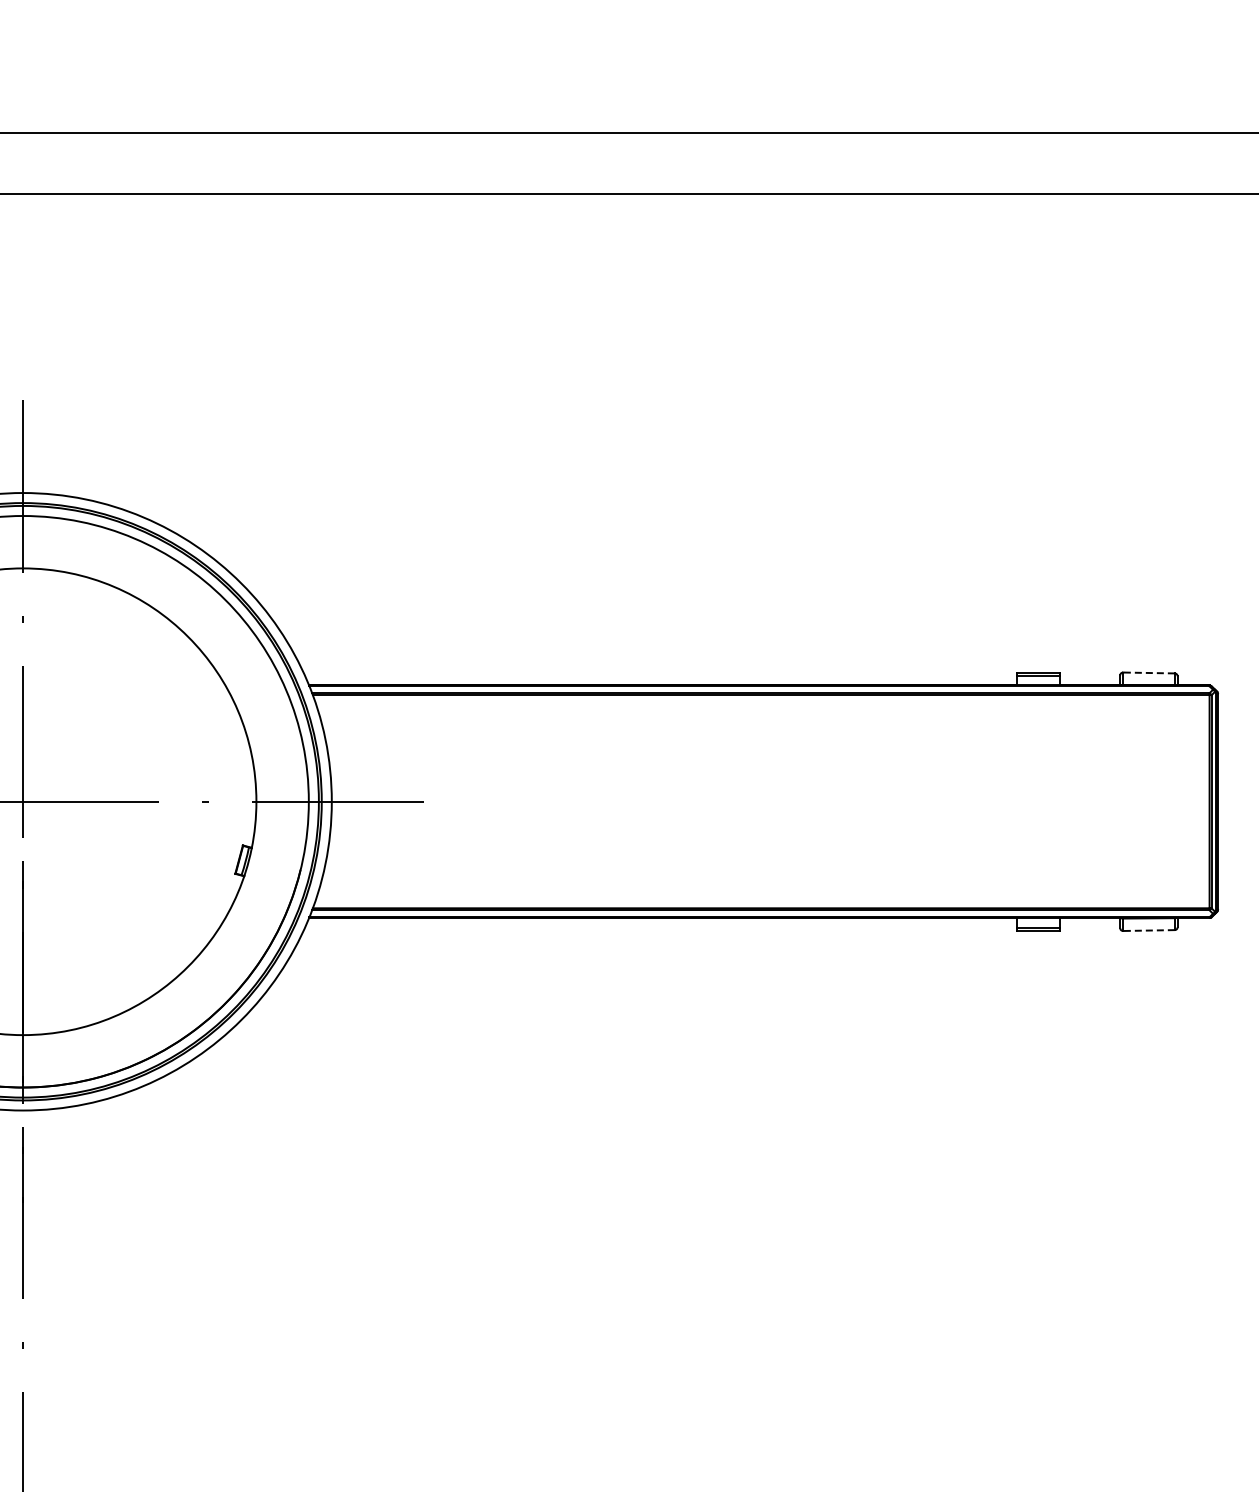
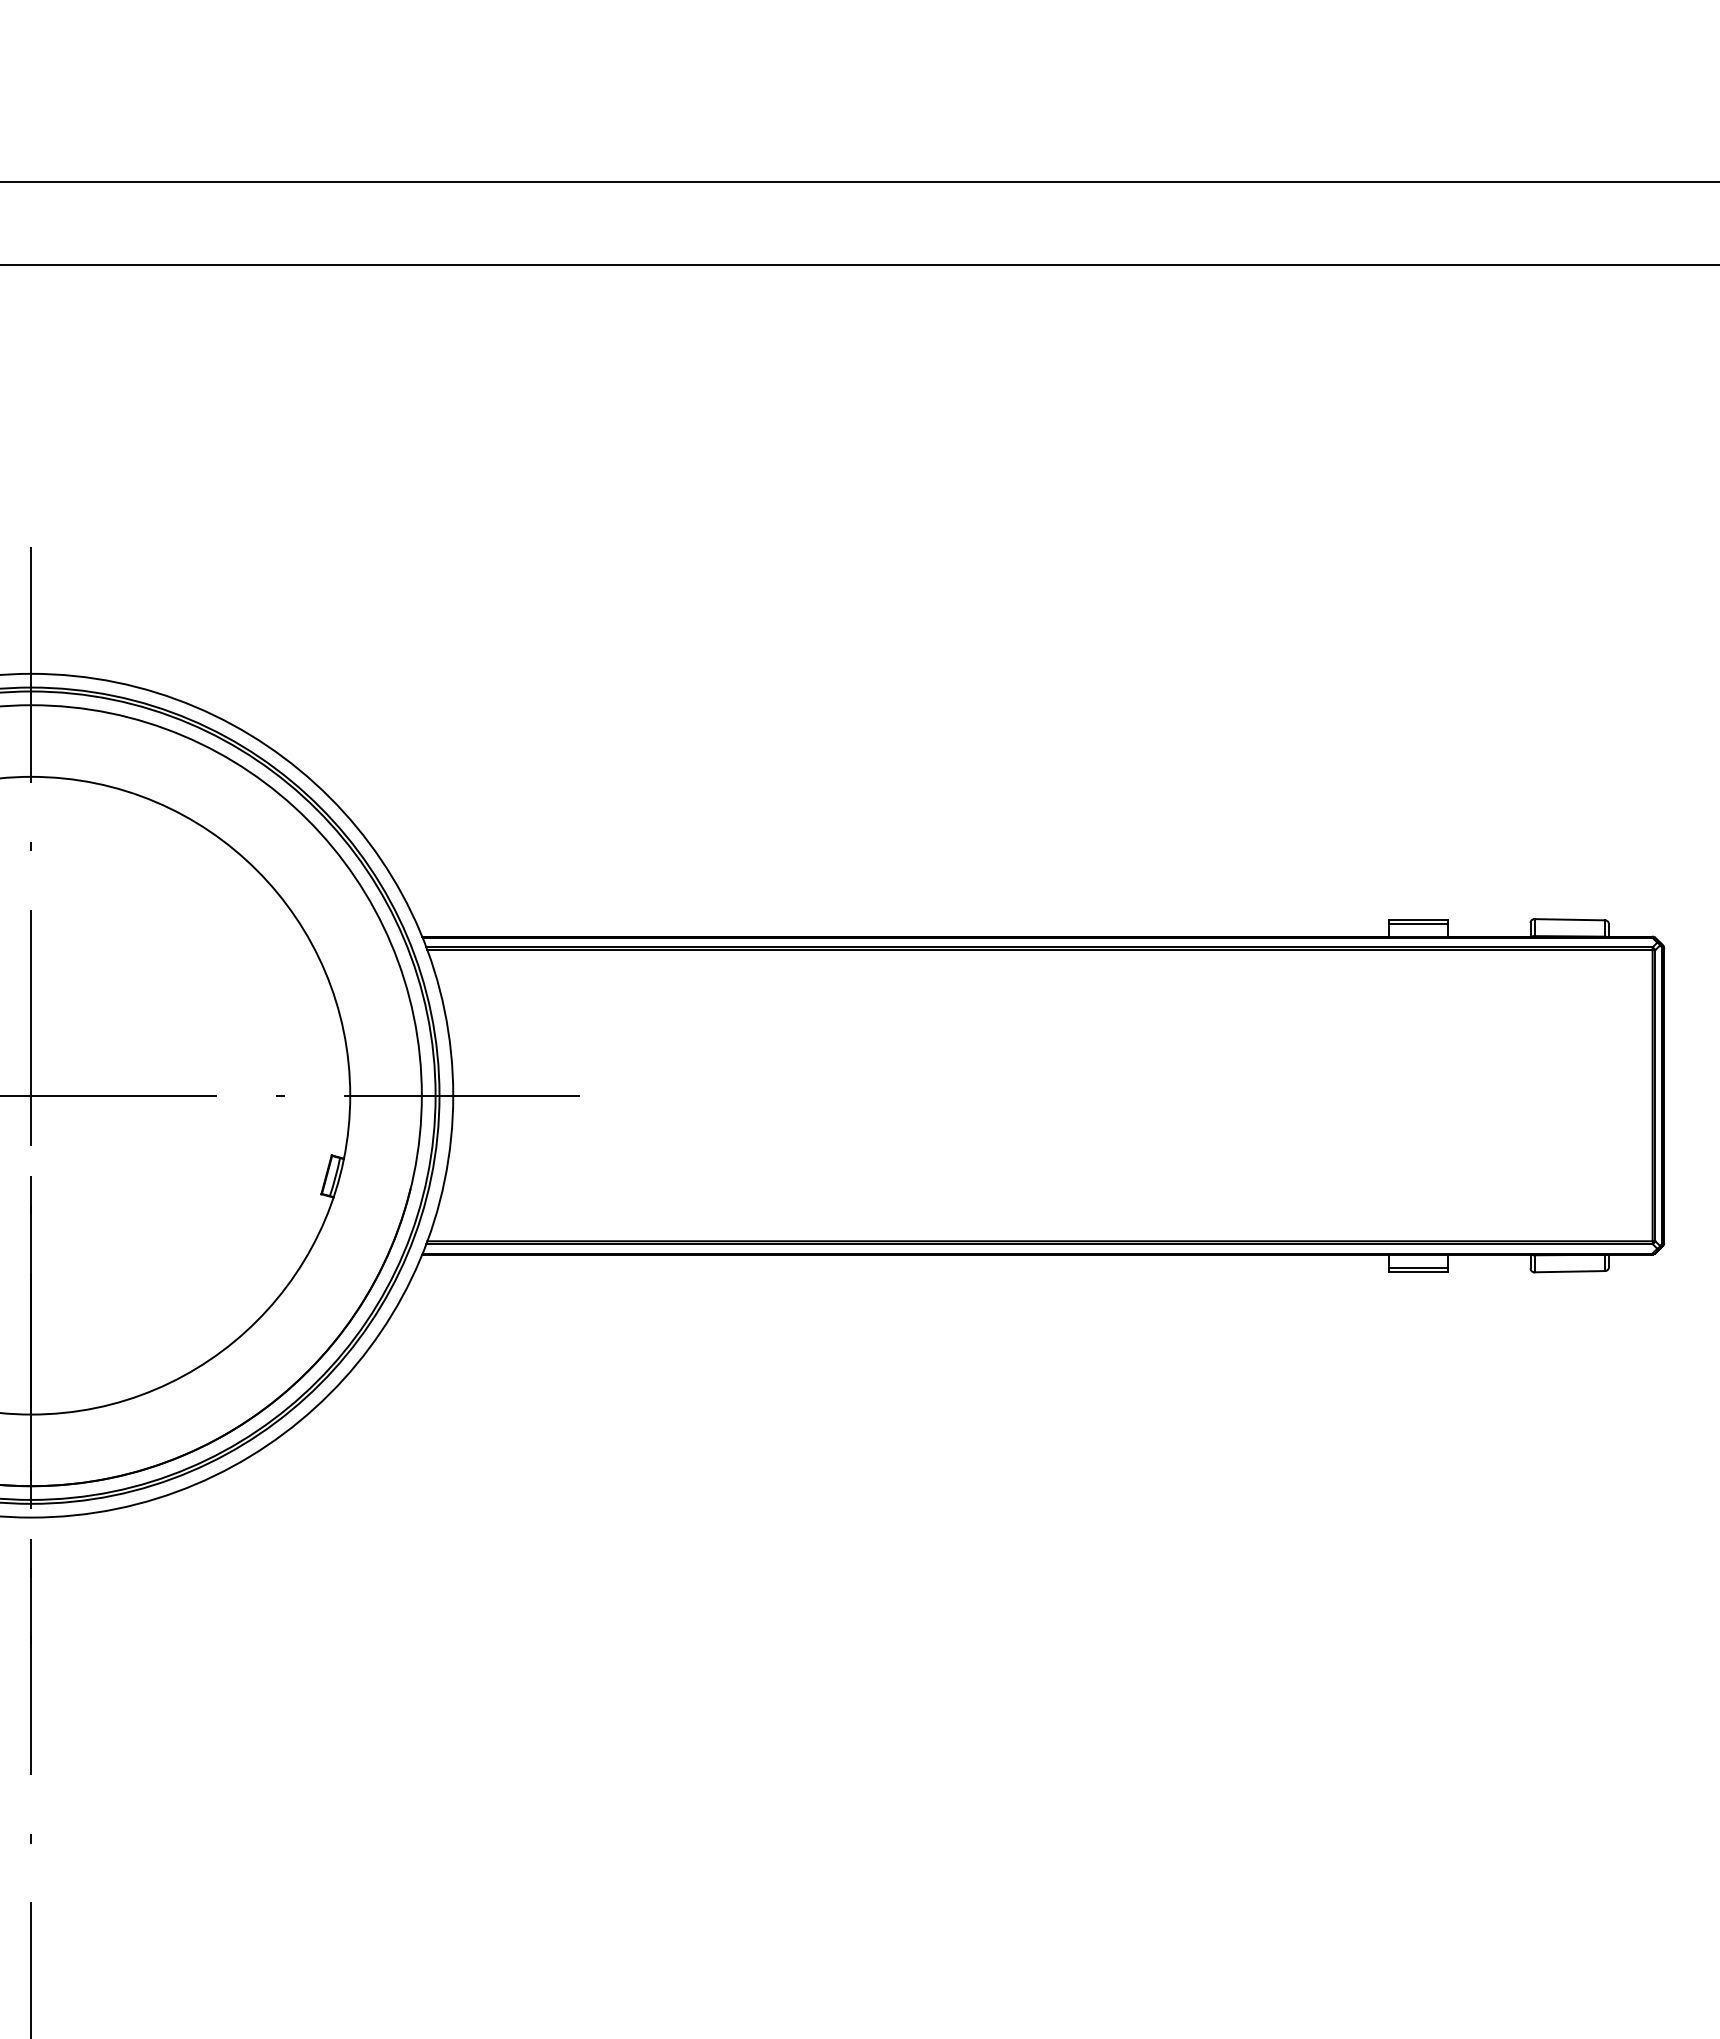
line: (1148, 672) -> (1569, 919), dashed -> solid
line: (1148, 930) -> (1569, 1271), dashed -> solid

